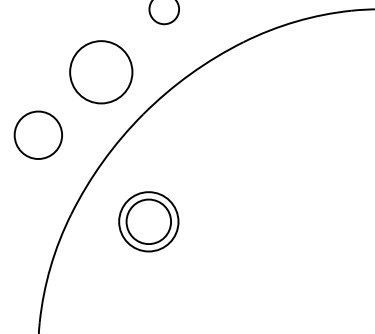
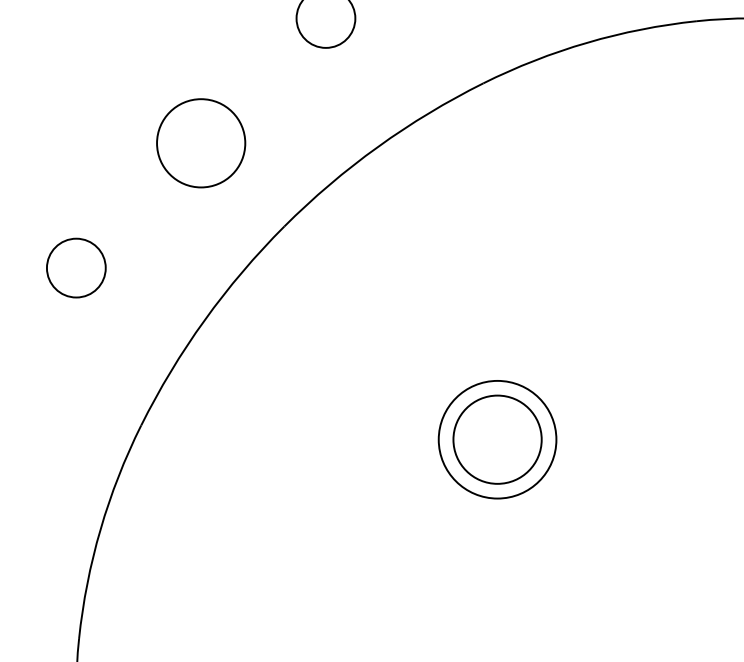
circle: (101, 72) -> (201, 143), size x0.71
circle: (38, 135) -> (76, 268), size x0.62
part: (148, 221) -> (496, 439), moved

